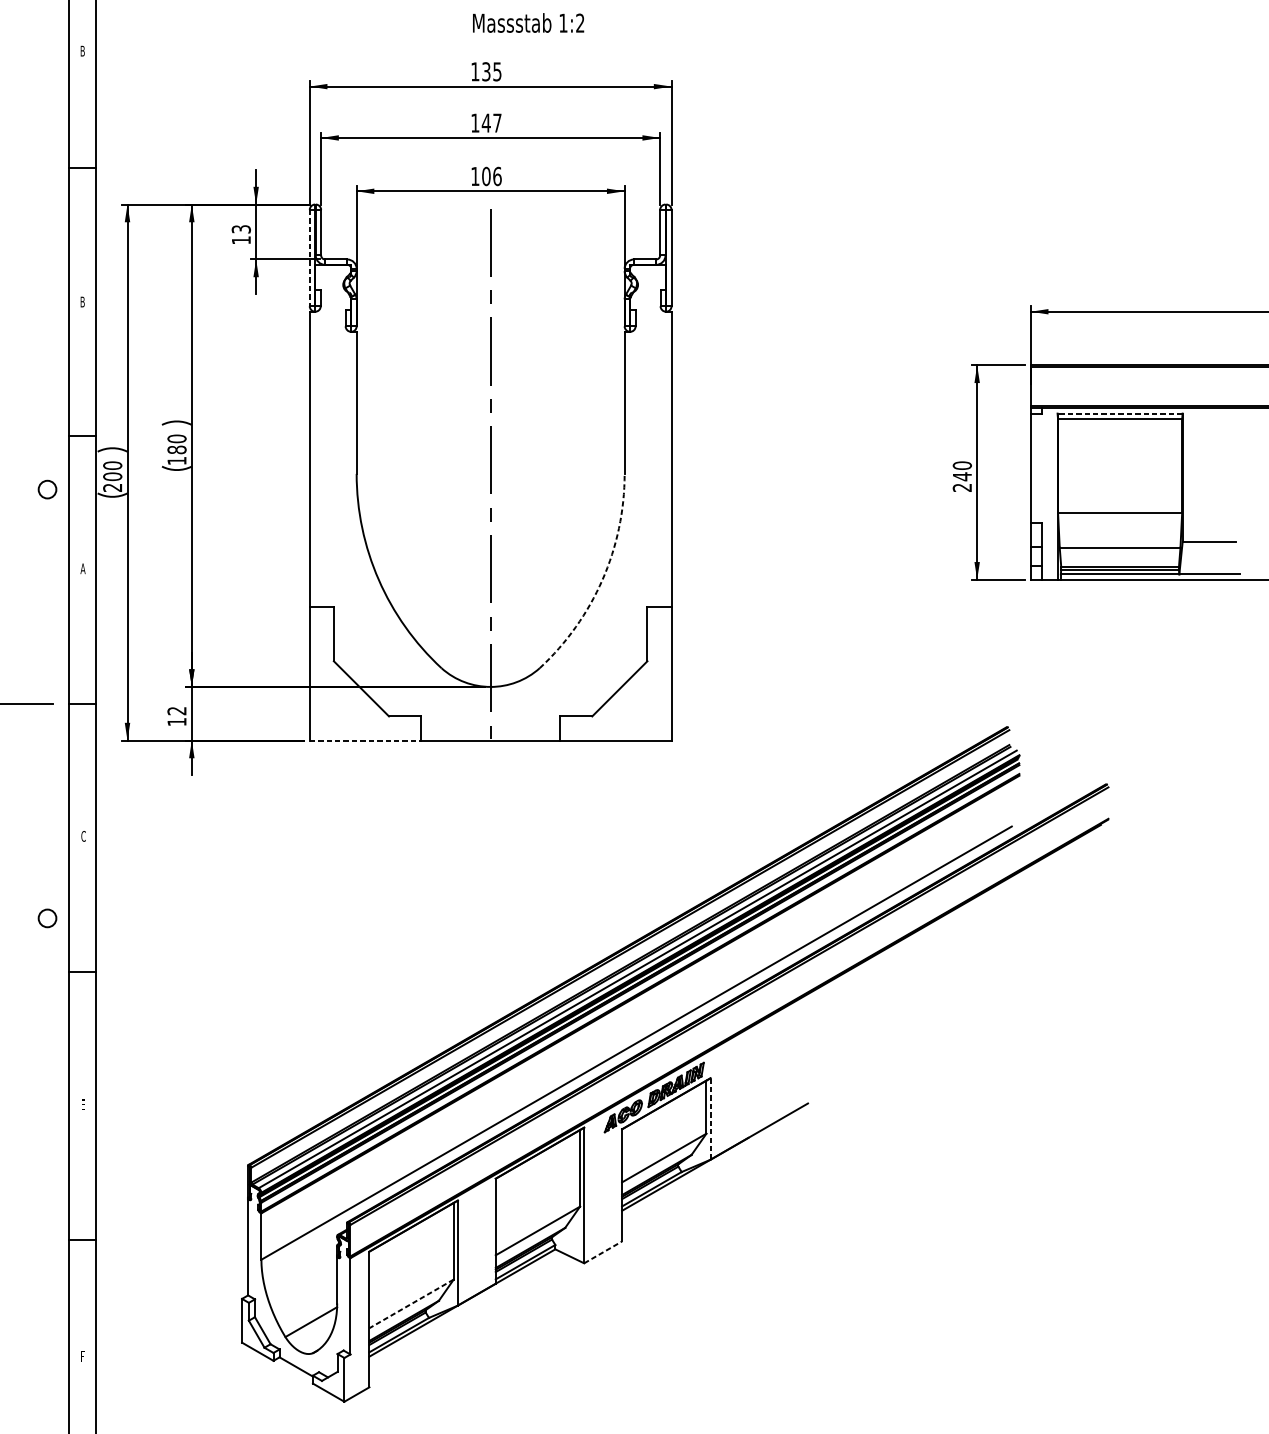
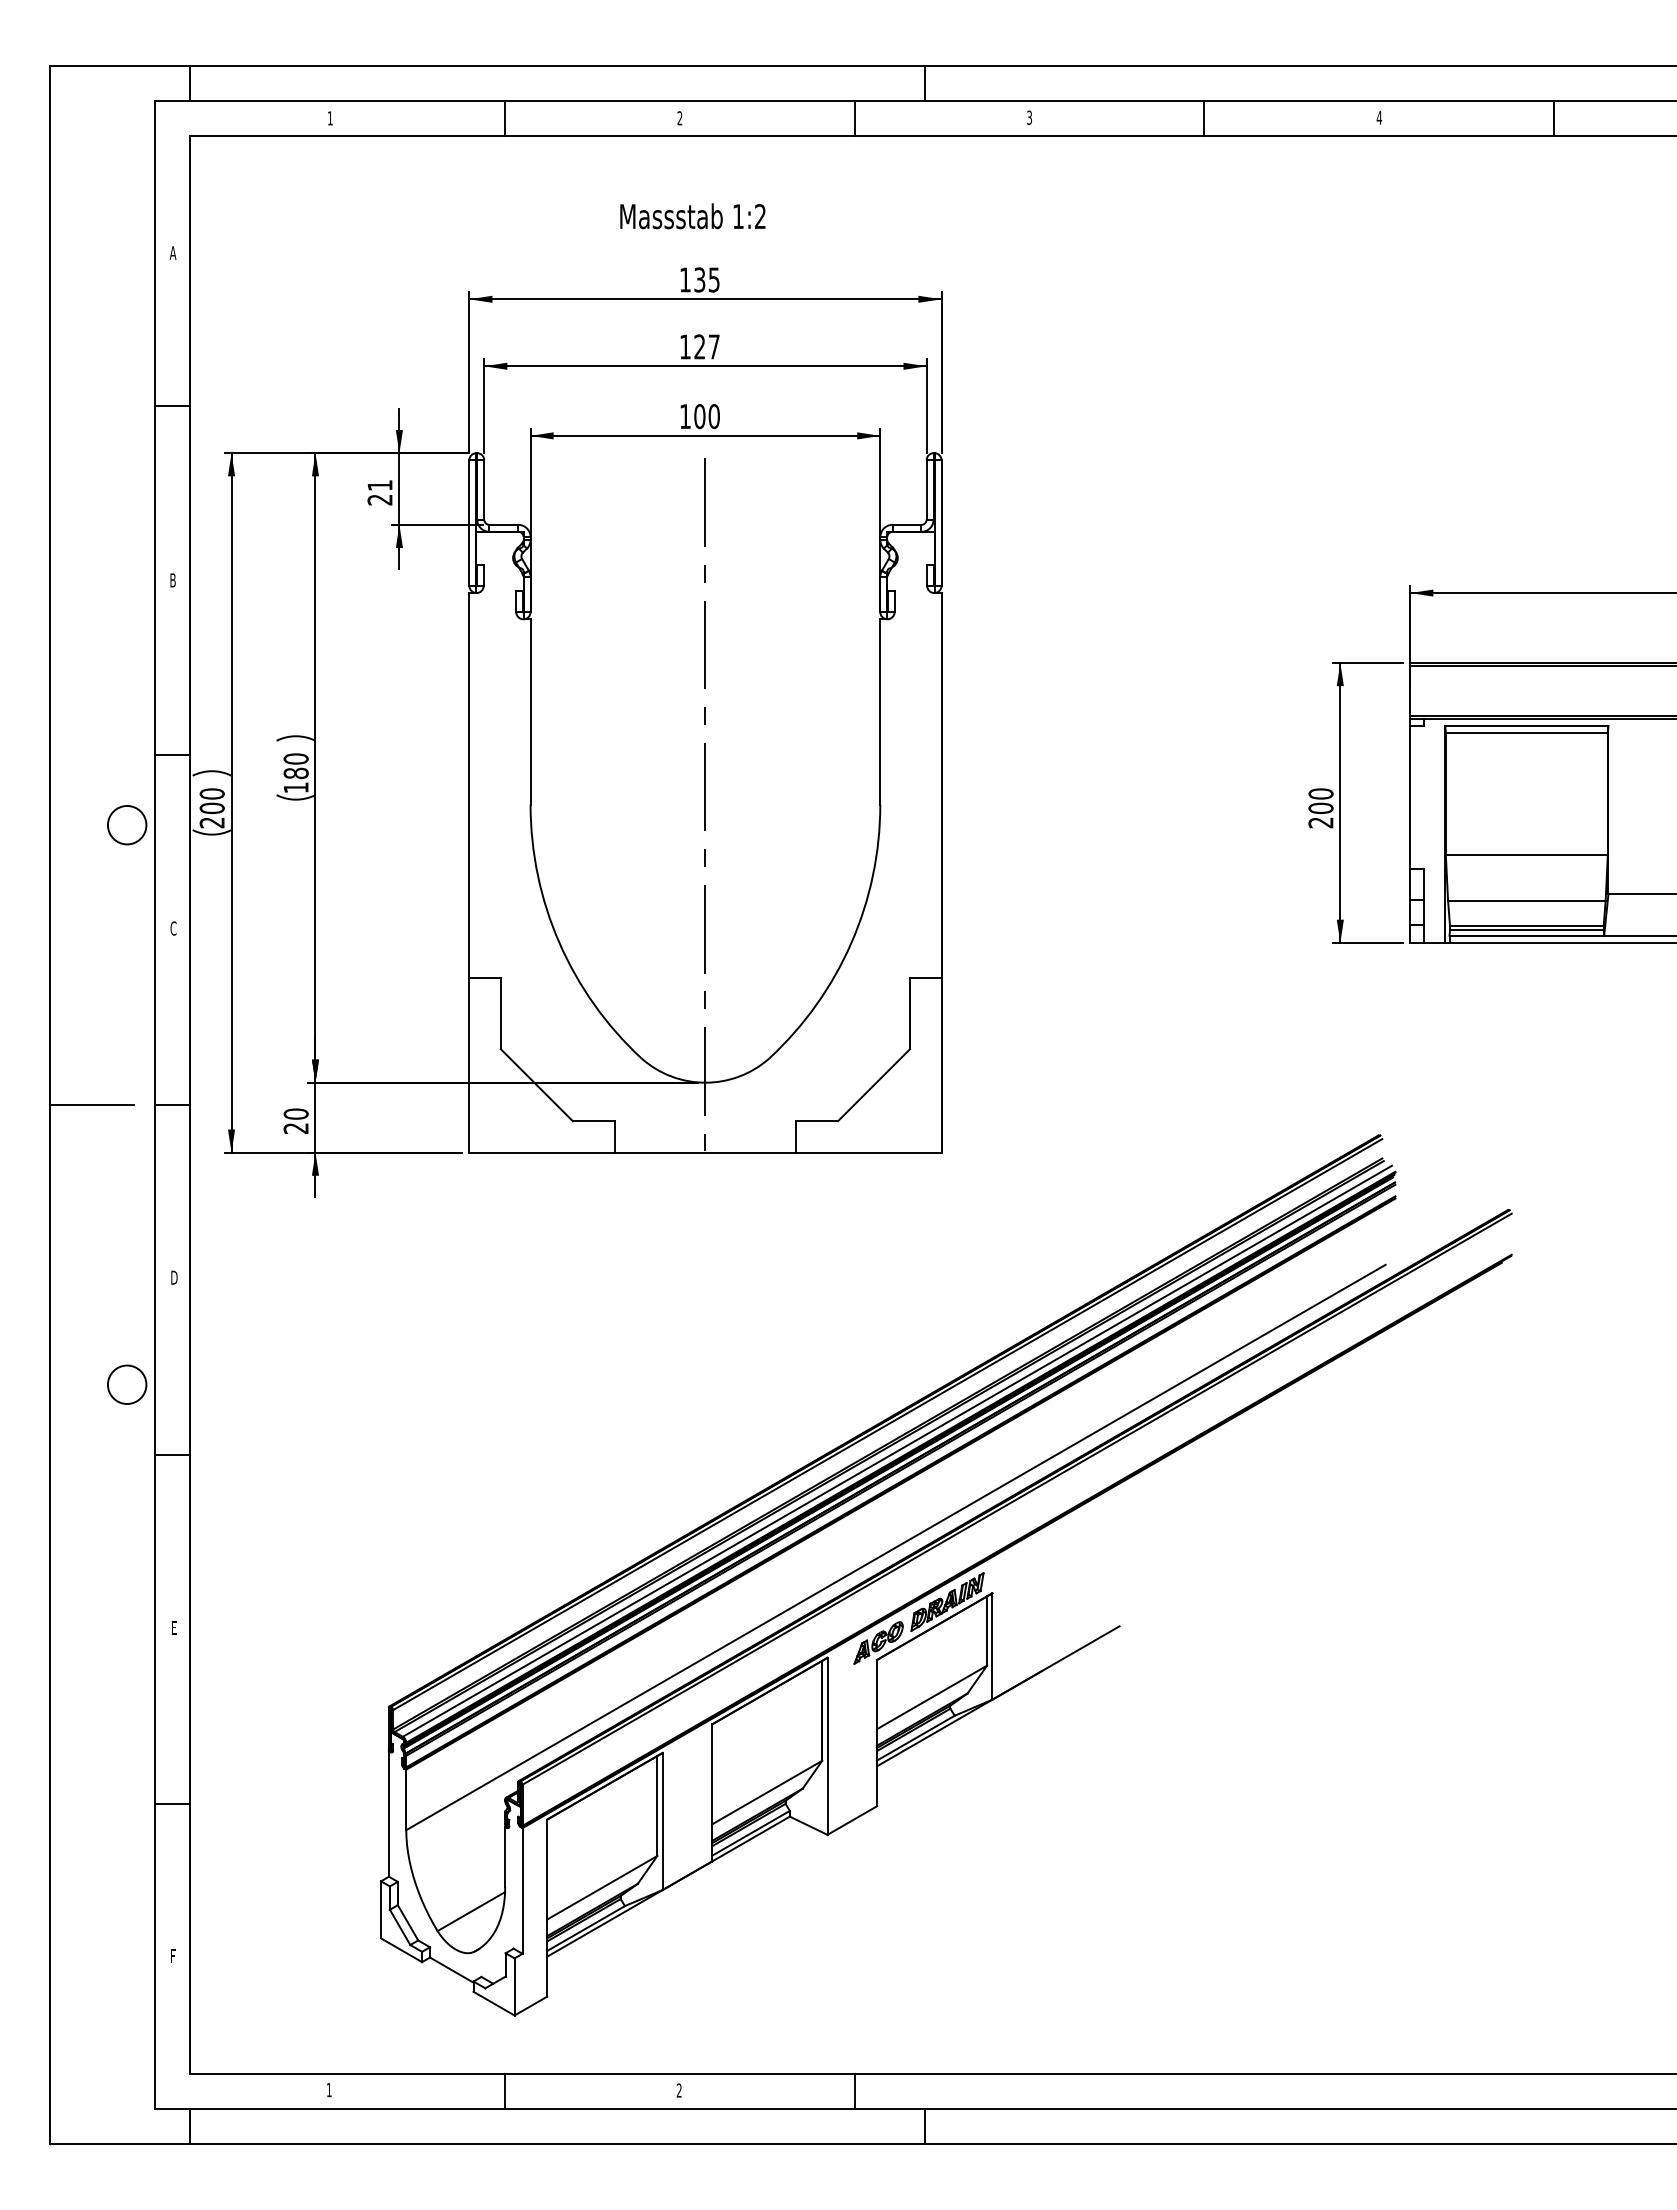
text: (528, 23) -> (692, 216), moved
text: (82, 50) -> (172, 252), B -> A
text: (486, 122) -> (699, 346), 147 -> 127
text: (497, 176) -> (714, 416), 106 -> 100
text: (240, 234) -> (379, 492), 13 -> 21
line: (309, 258) -> (469, 523), dashed -> solid
line: (1119, 413) -> (1526, 725), dashed -> solid
text: (961, 476) -> (1320, 808), 240 -> 200
circle: (47, 489) -> (126, 824), size x1.67
text: (83, 568) -> (173, 928), A -> C
arc: (602, 580) -> (851, 943), dashed -> solid
text: (176, 716) -> (295, 1121), 12 -> 20
line: (365, 740) -> (541, 1152), dashed -> solid
text: (83, 836) -> (174, 1277), C -> D
circle: (47, 918) -> (126, 1384), size x1.67
line: (710, 1118) -> (992, 1646), dashed -> solid
line: (603, 1252) -> (852, 1820), dashed -> solid
line: (411, 1303) -> (602, 1887), dashed -> solid

